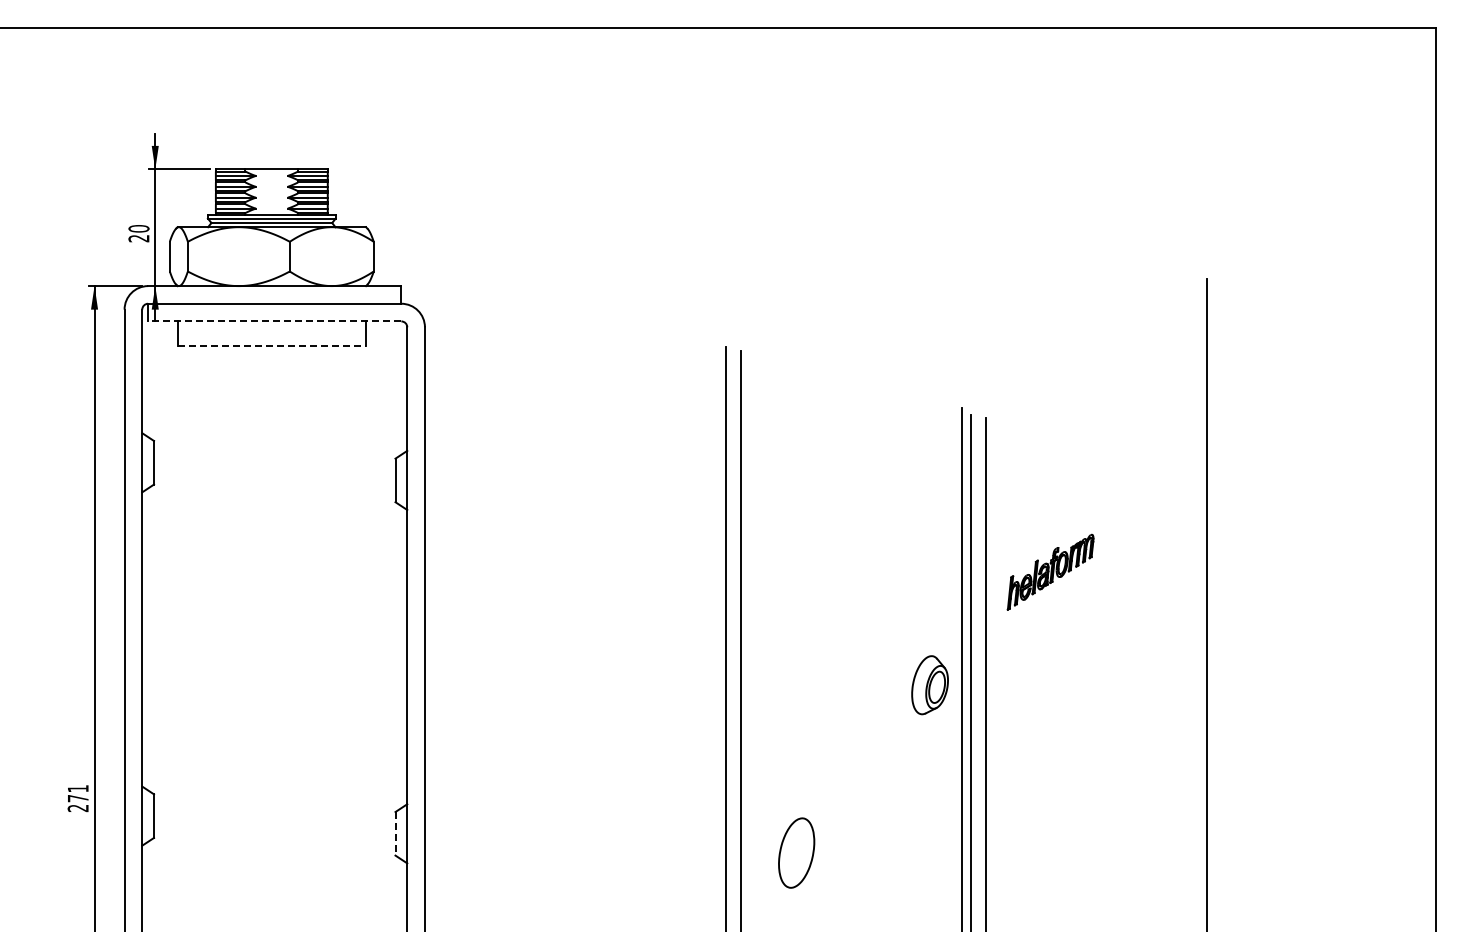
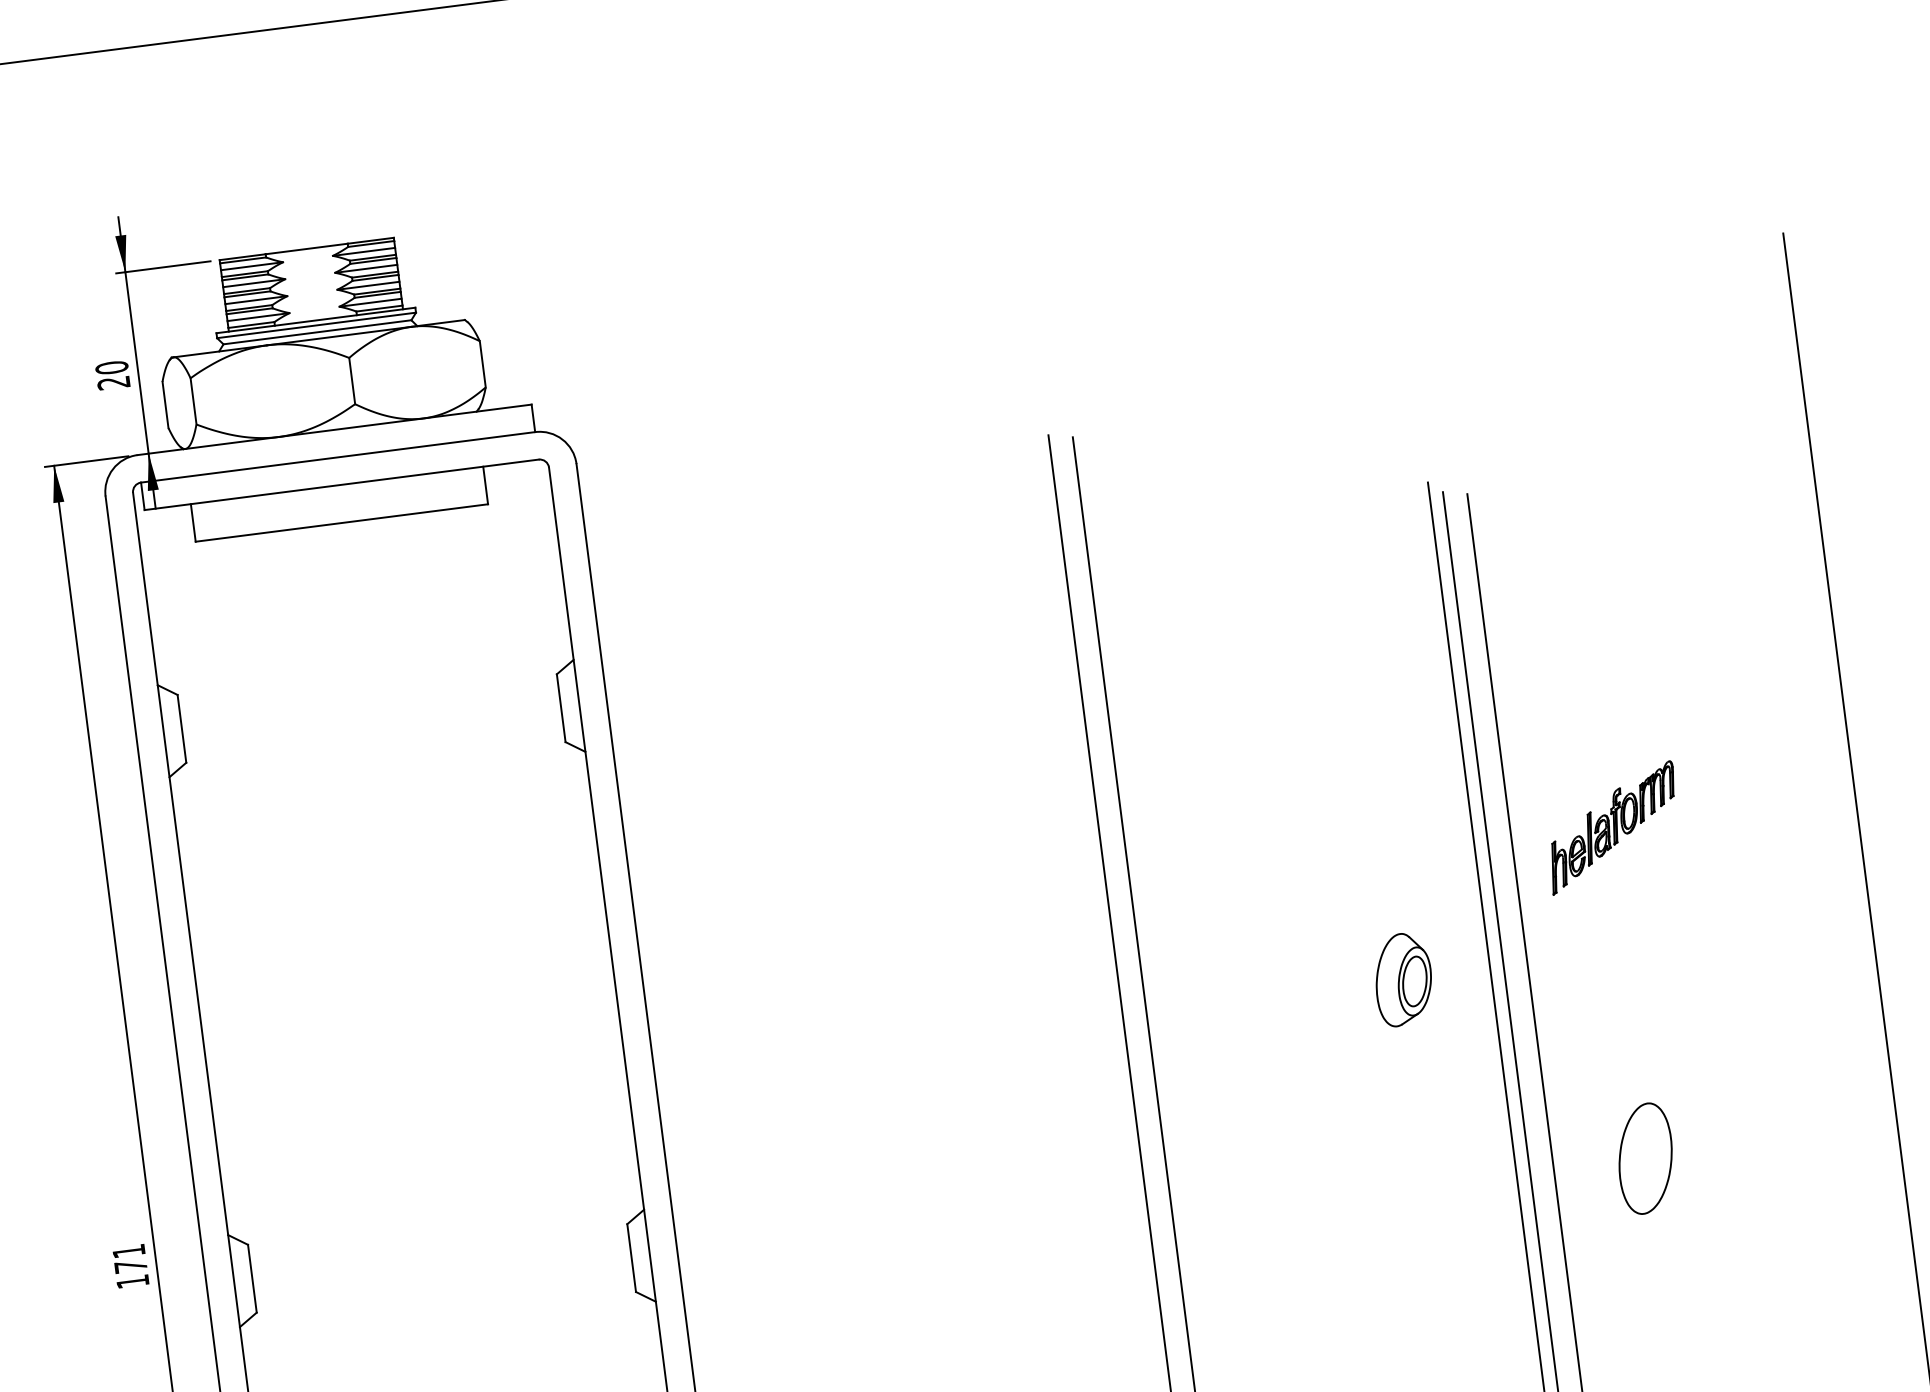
line: (274, 321) -> (341, 485), dashed -> solid
line: (271, 345) -> (341, 522), dashed -> solid
part: (1050, 571) -> (1612, 826), moved
part: (929, 685) -> (1402, 980), moved
text: (77, 808) -> (131, 1282), 271 -> 171
line: (395, 833) -> (631, 1257), dashed -> solid
part: (796, 852) -> (1645, 1157), moved

